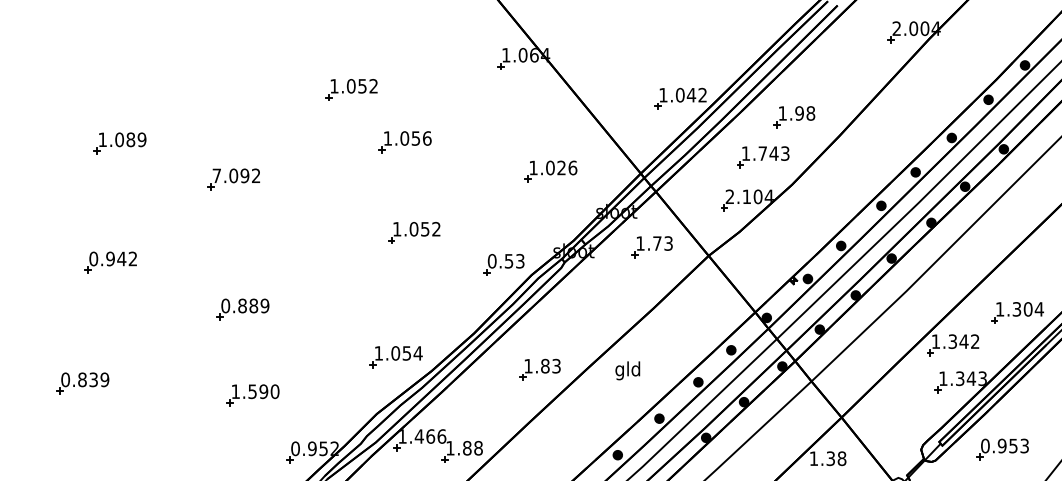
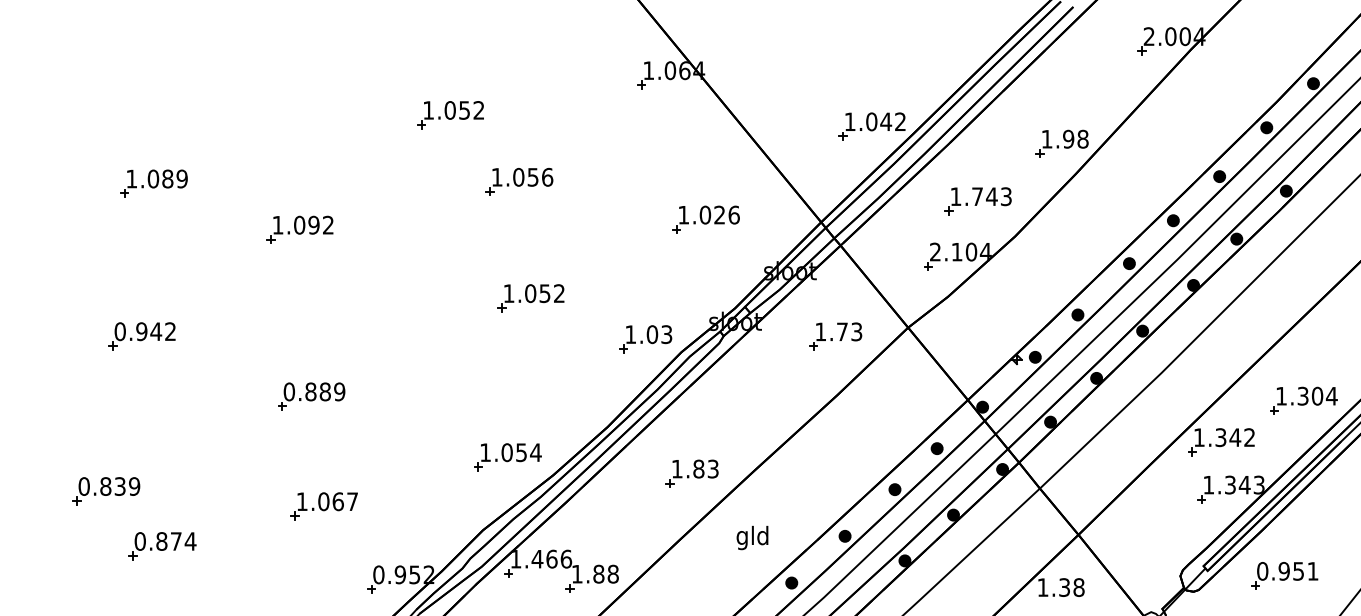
part: (794, 116) -> (1061, 143), moved
text: (216, 176) -> (277, 225), 7.092 -> 1.092
part: (651, 247) -> (835, 336), moved
text: (500, 261) -> (641, 334), 0.53 -> 1.03
text: (627, 370) -> (752, 537), moved
text: (264, 391) -> (338, 501), 1.590 -> 1.067
part: (126, 426) -> (162, 546), added
text: (1024, 445) -> (1312, 570), 0.953 -> 0.951

